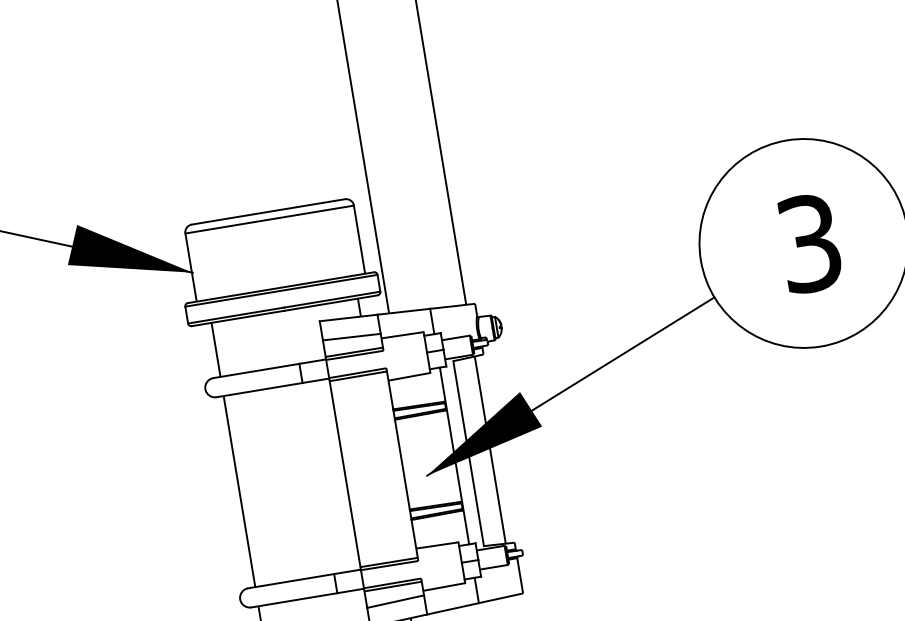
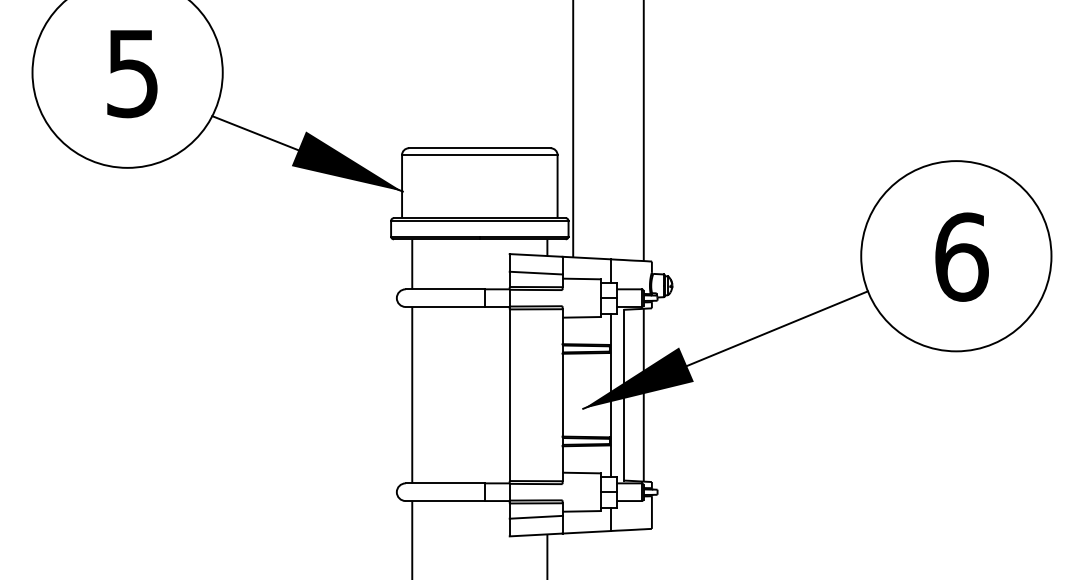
text: (809, 242) -> (961, 256), 3 -> 6

